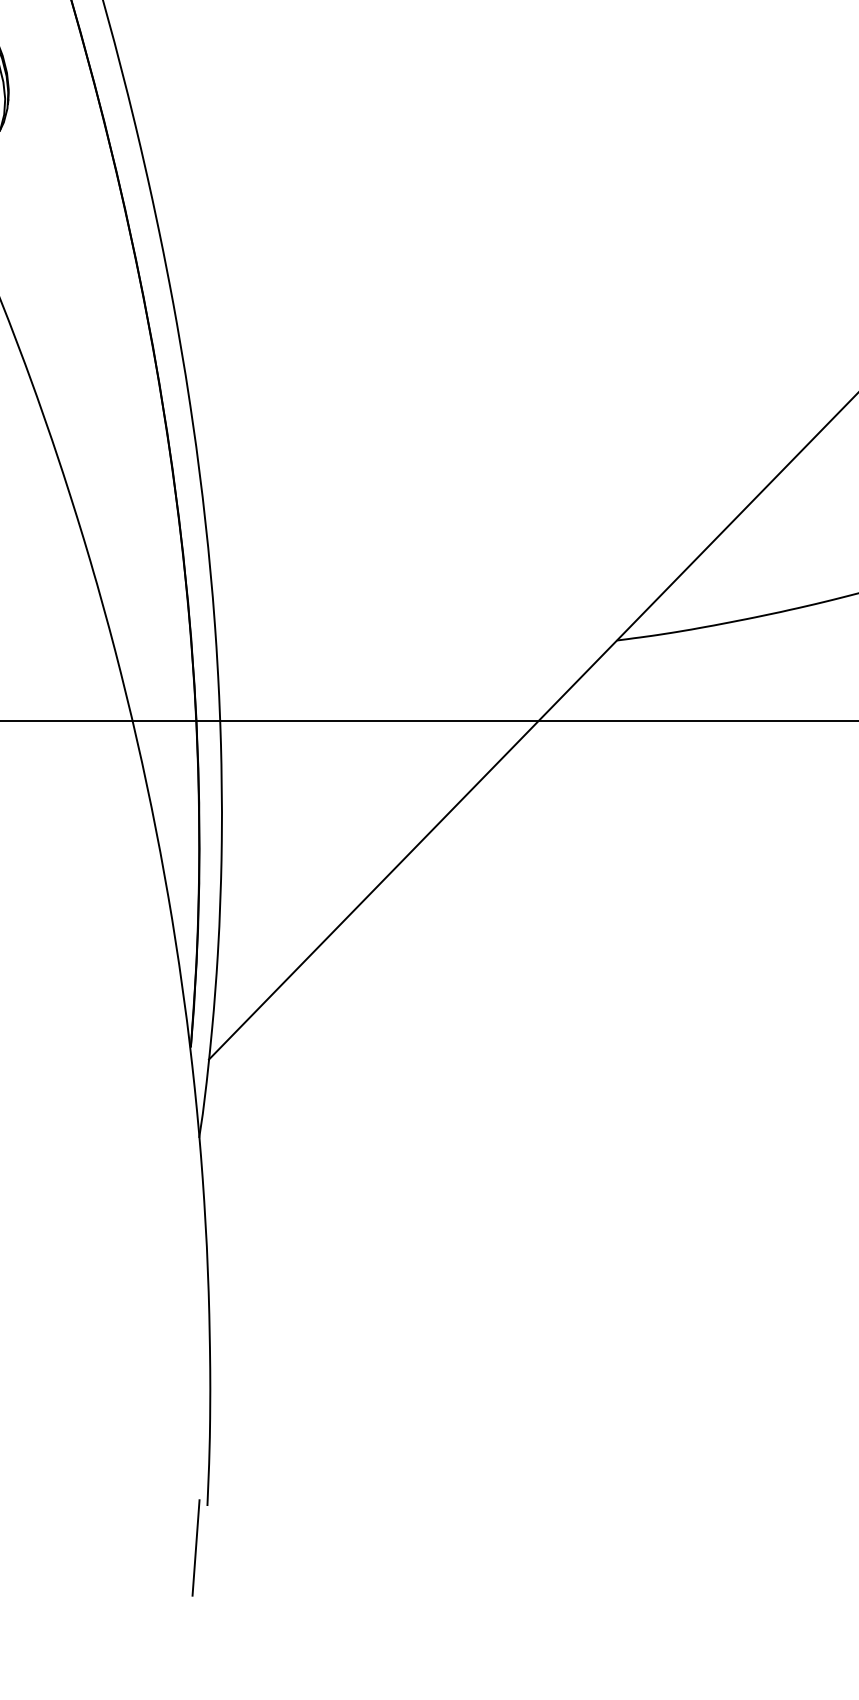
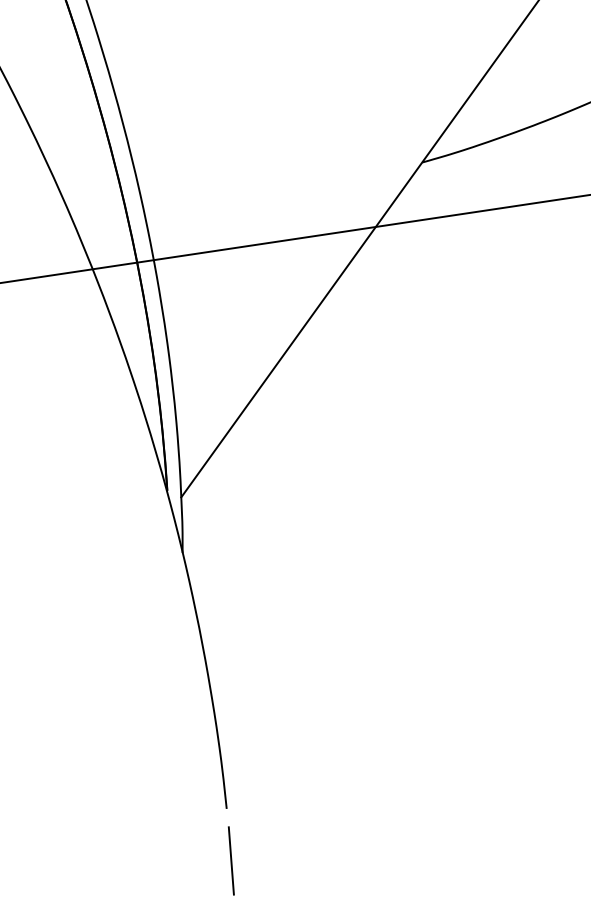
line: (195, 1547) -> (230, 860), moved

